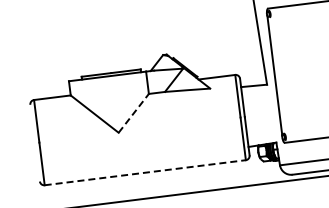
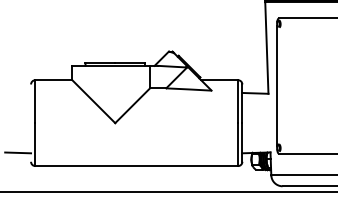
line: (133, 113) -> (132, 105), dashed -> solid
line: (26, 173) -> (18, 152), added
line: (146, 173) -> (137, 166), dashed -> solid

